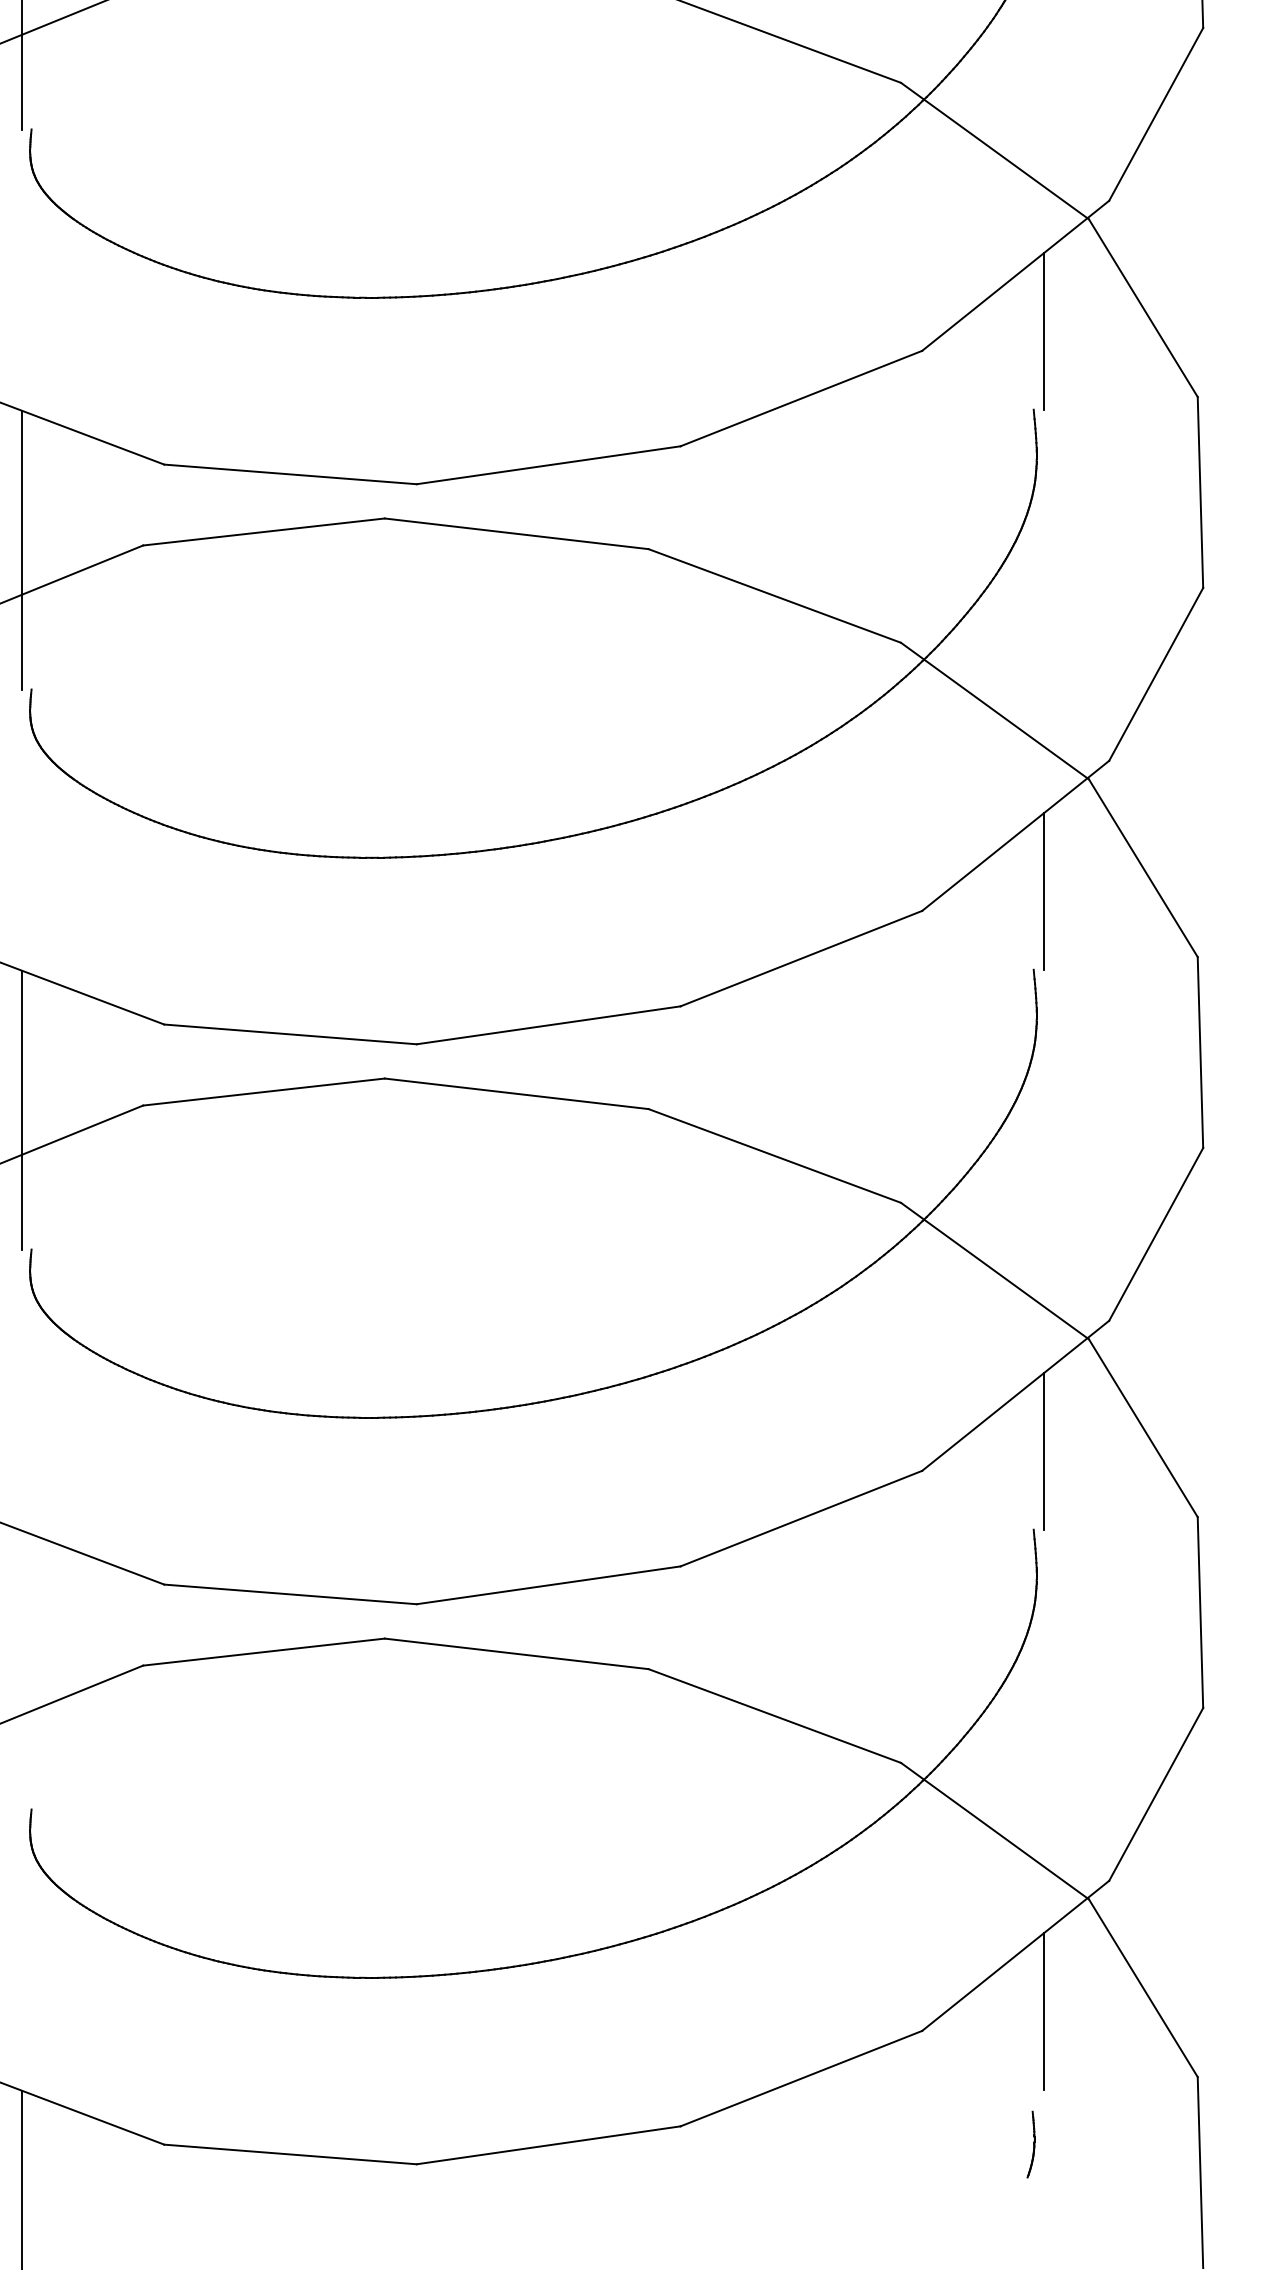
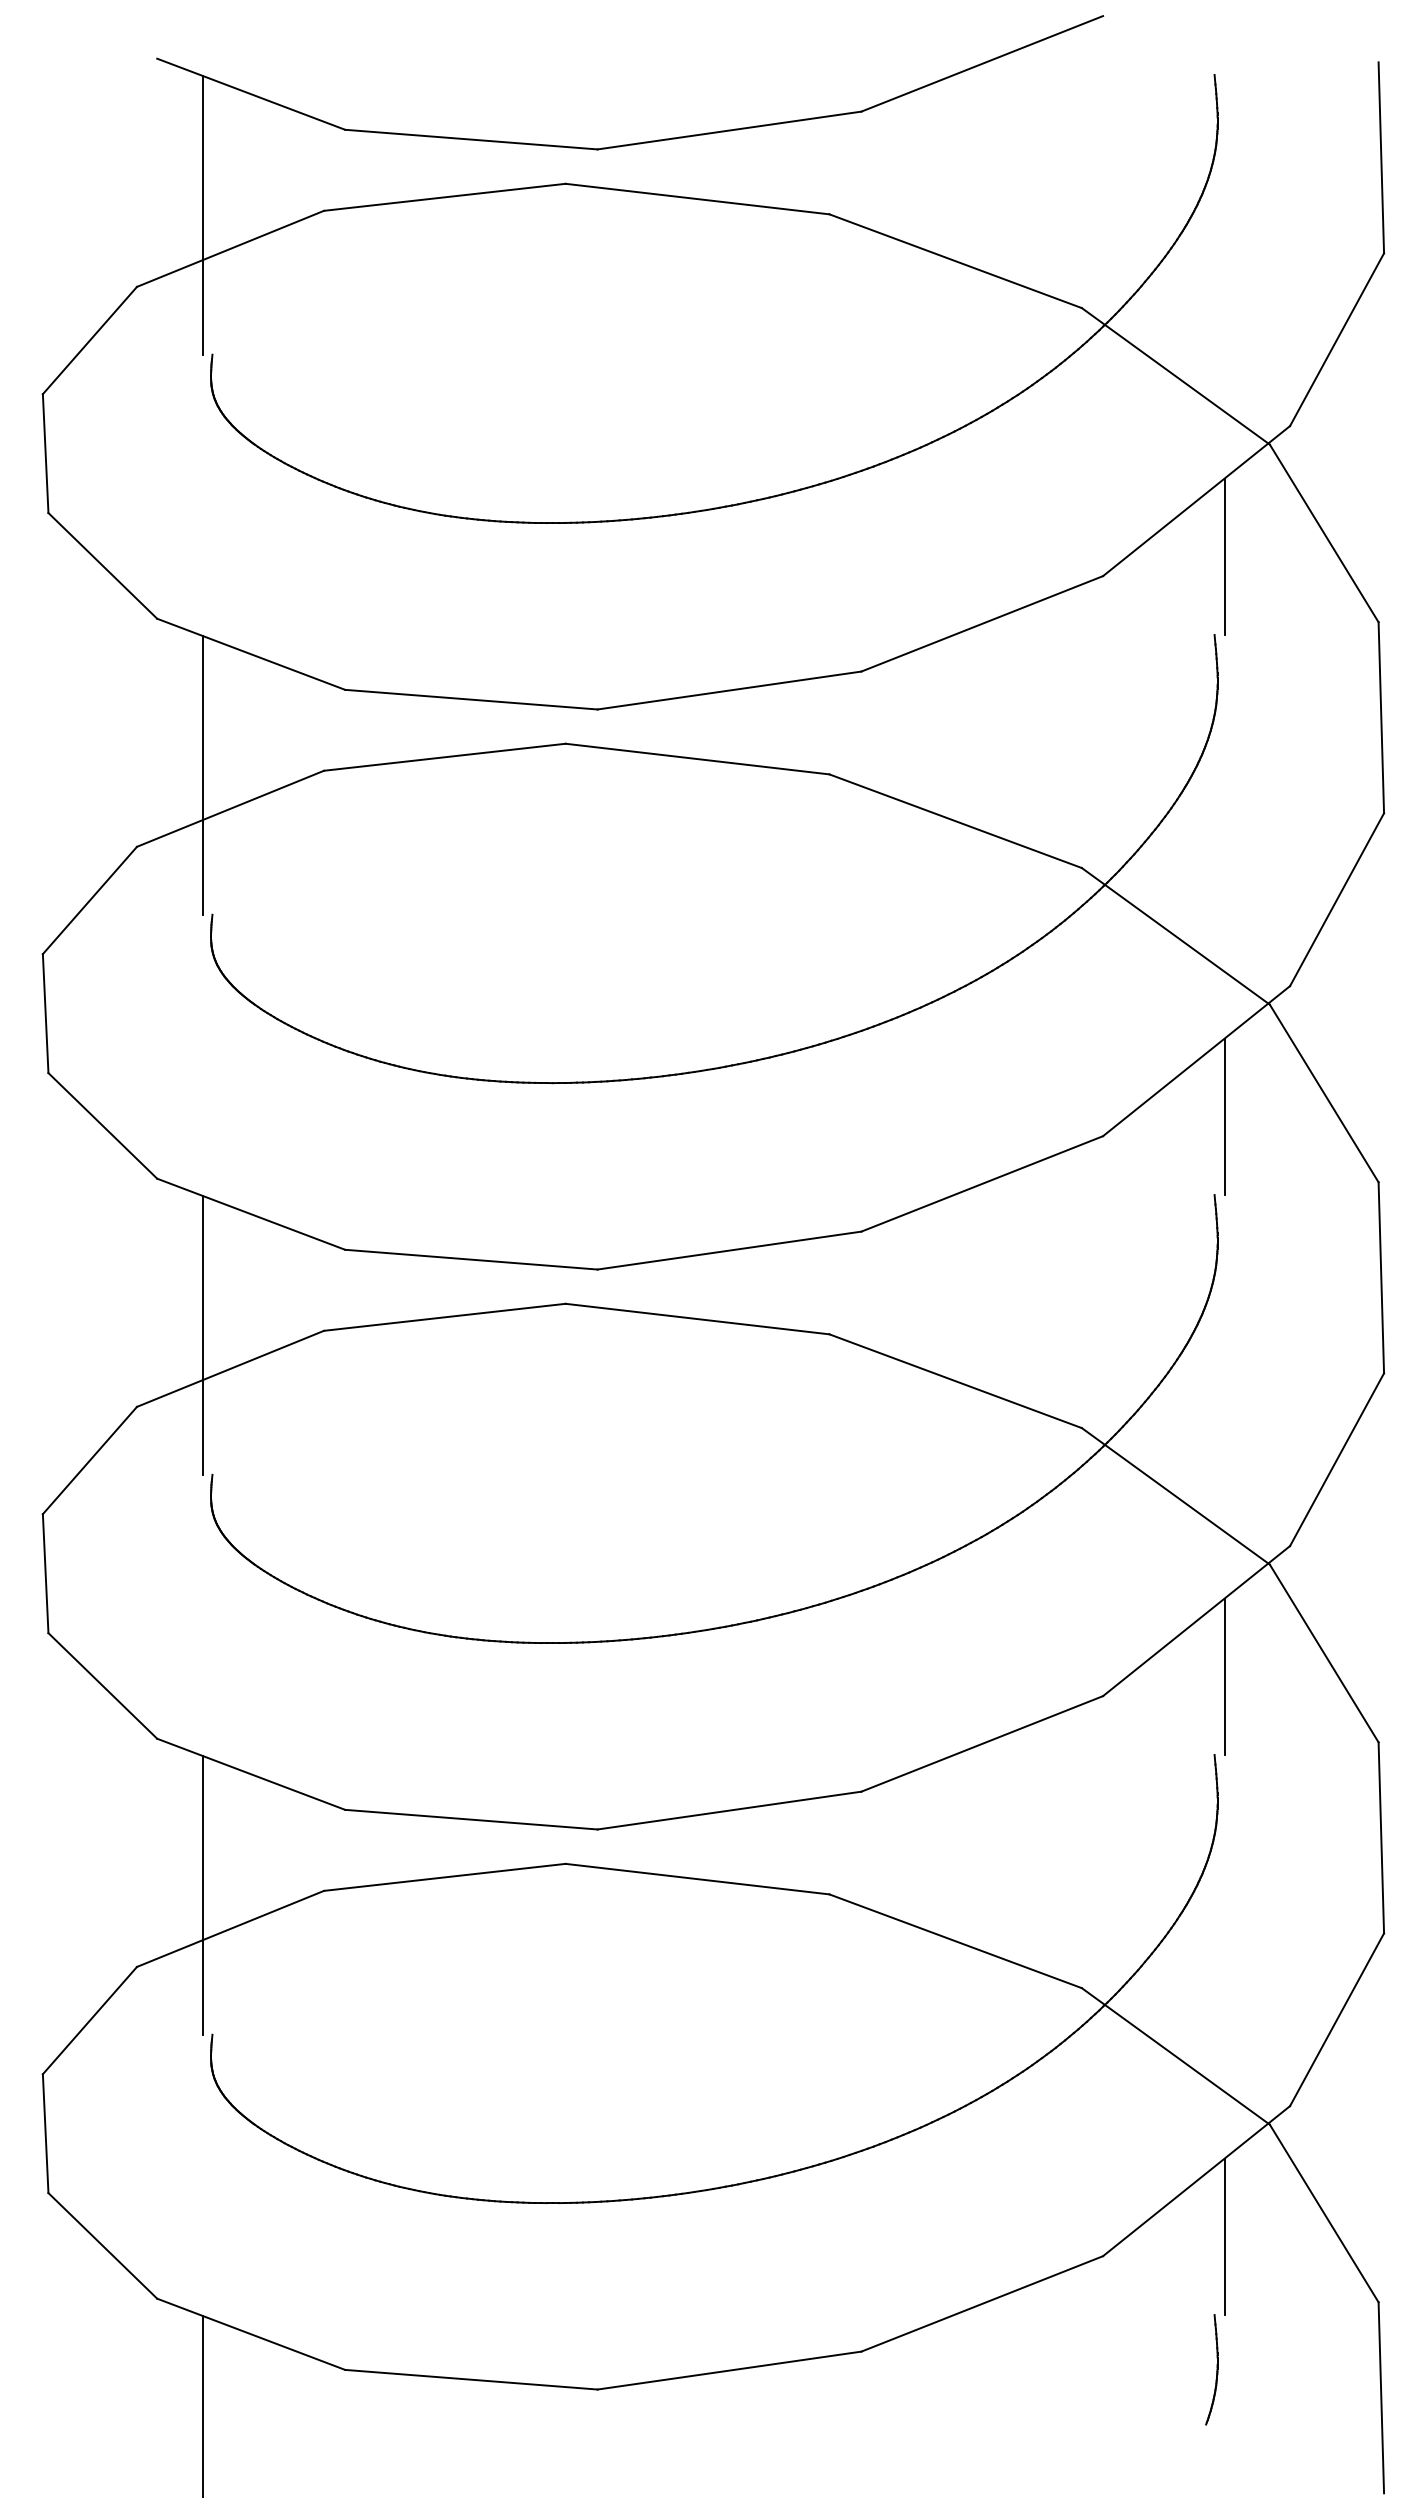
line: (21, 1669) -> (202, 1894), added
part: (1030, 2144) -> (1211, 2369), size x1.67

